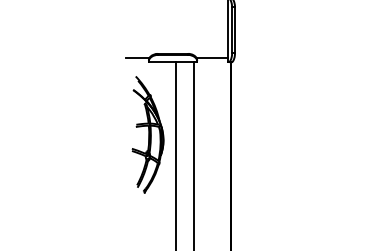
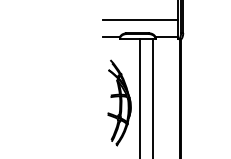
line: (176, 35) -> (140, 19), added
part: (147, 134) -> (119, 102), moved

